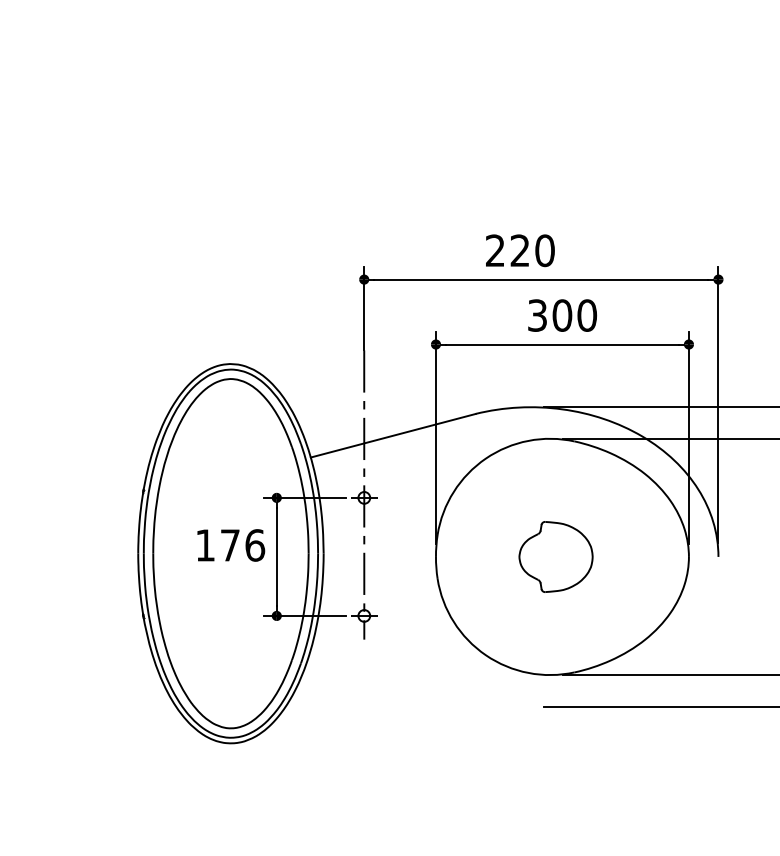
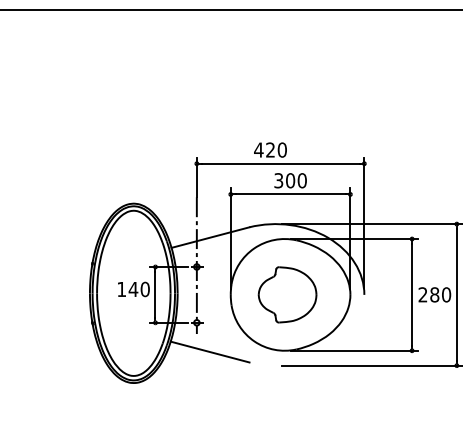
text: (494, 249) -> (258, 149), 220 -> 420
text: (240, 543) -> (138, 288), 176 -> 140
part: (555, 556) -> (287, 294), size x1.67
line: (390, 676) -> (209, 351), added

